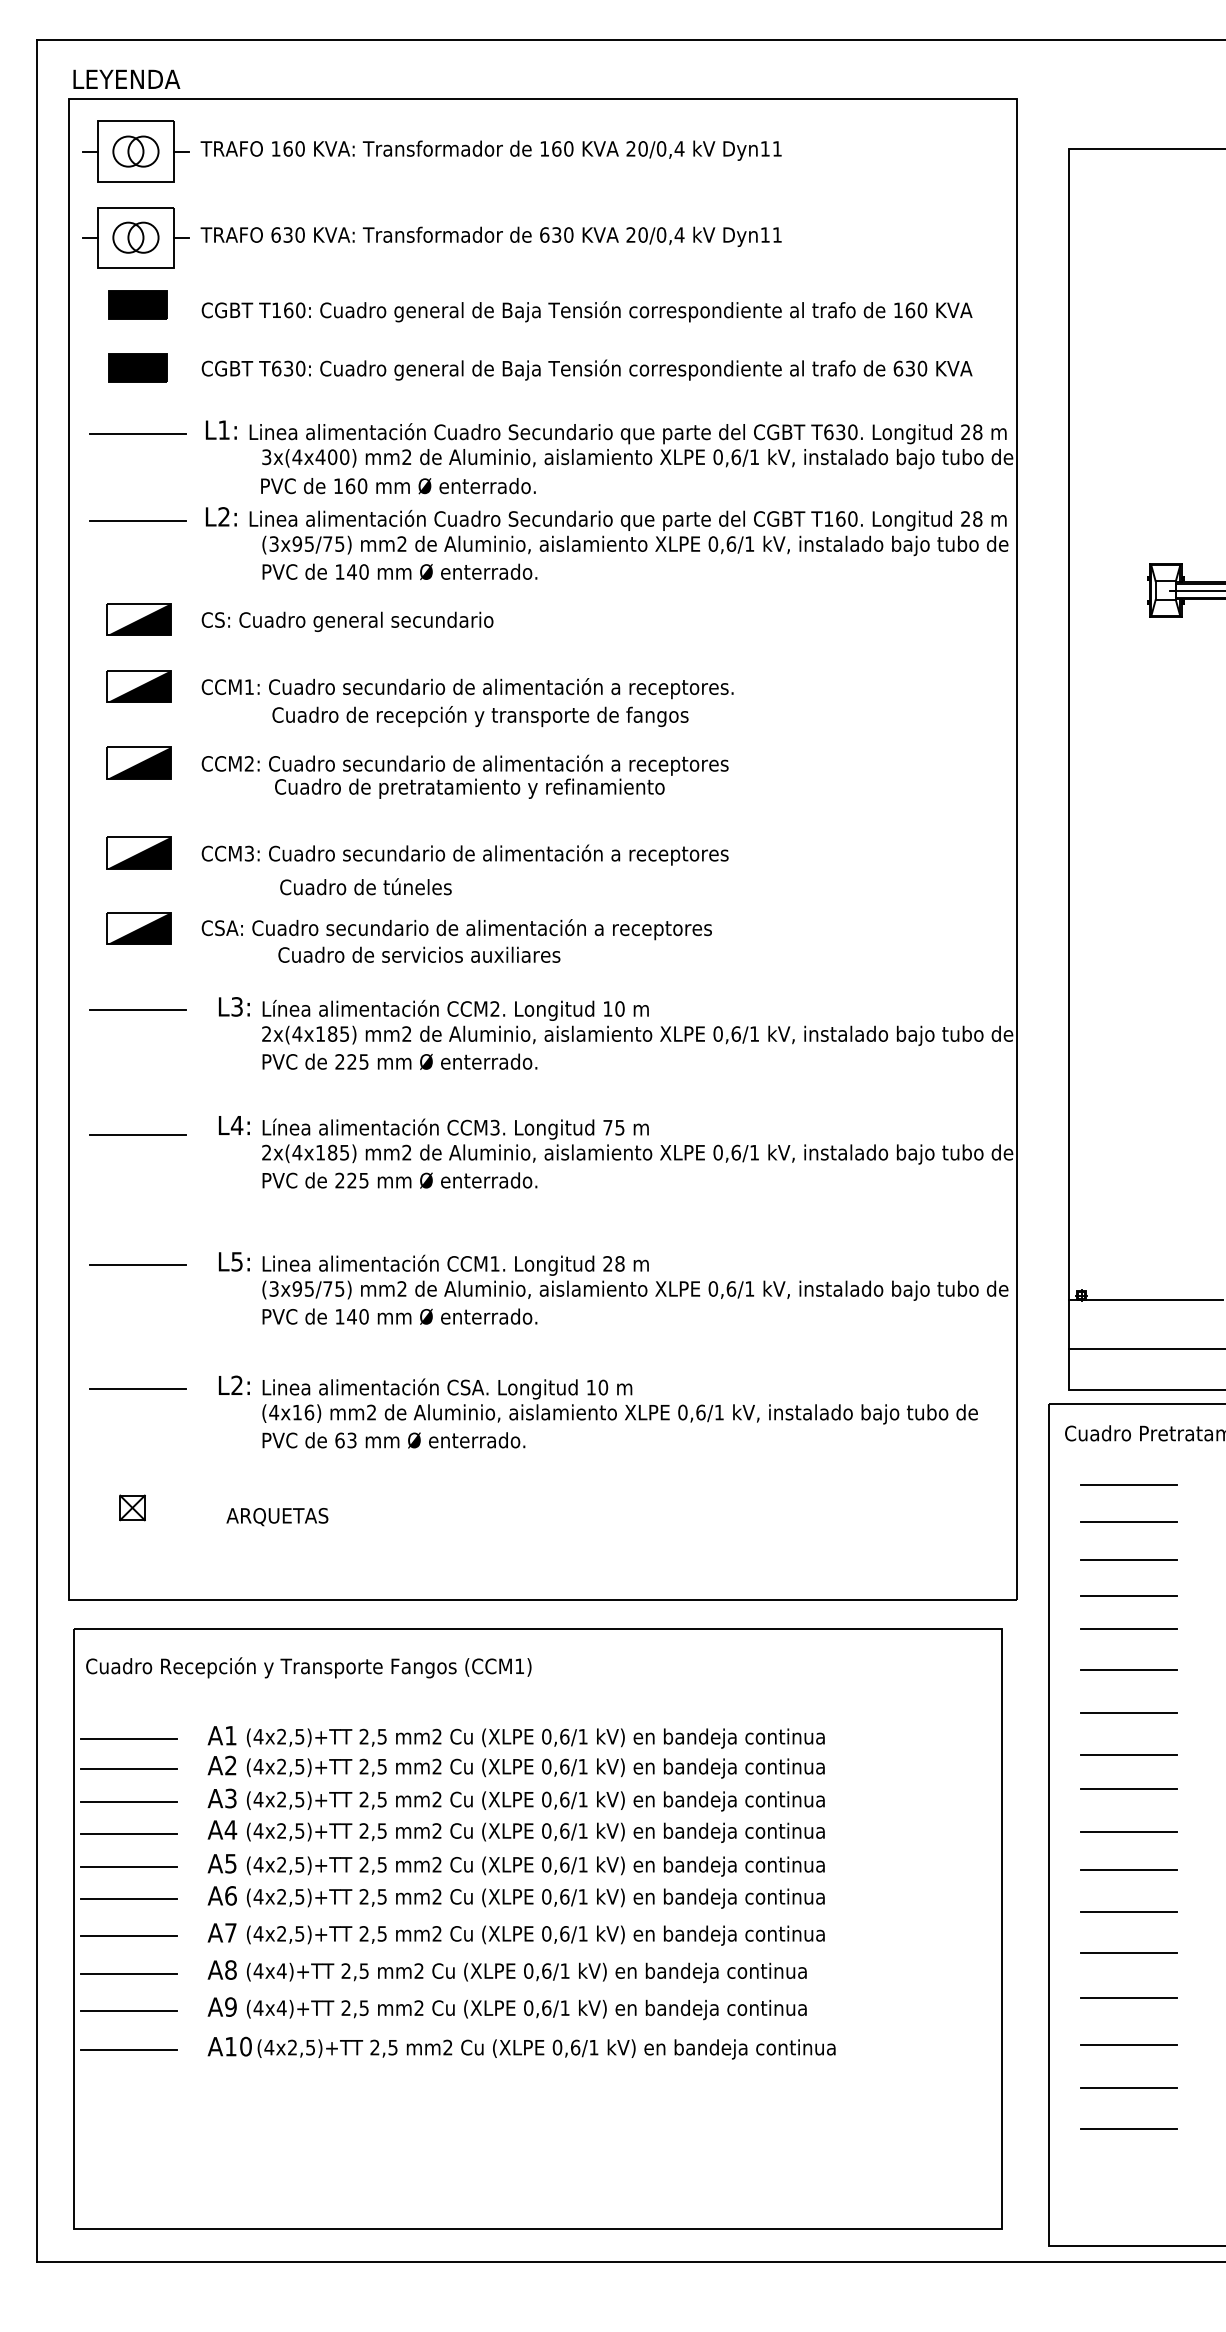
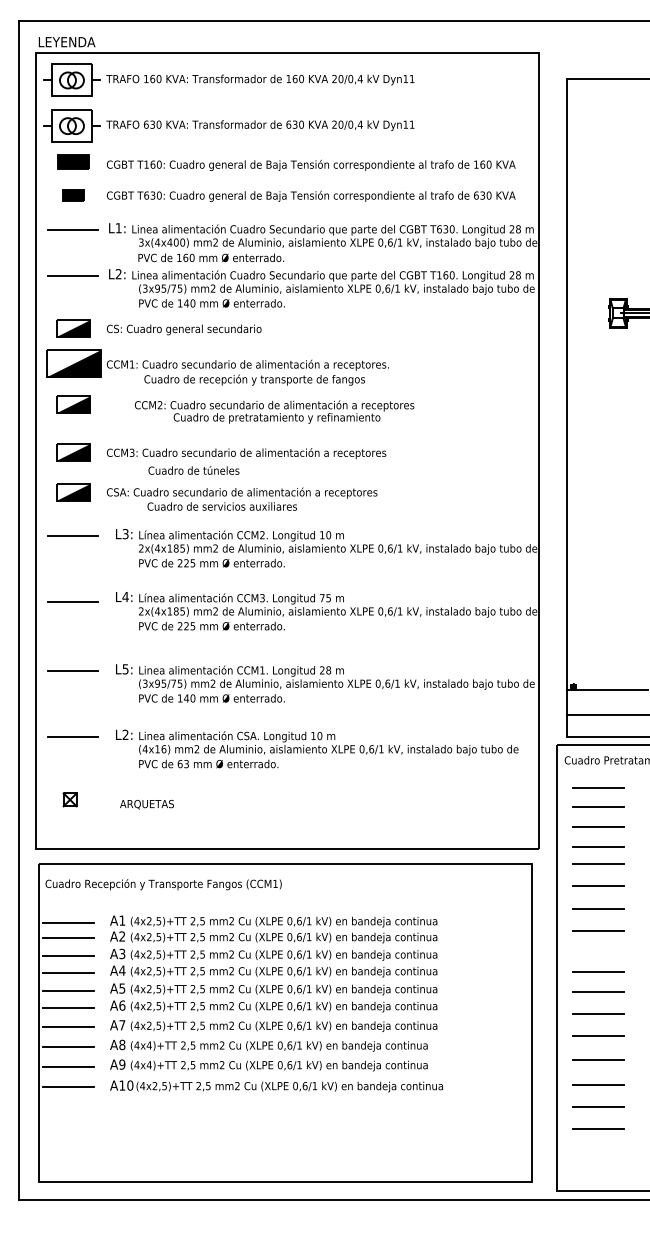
part: (138, 368) -> (73, 195), size x0.7
part: (138, 687) -> (73, 364), size x1.6
text: (464, 775) -> (274, 411), moved
line: (1128, 1790) -> (598, 949), removed

